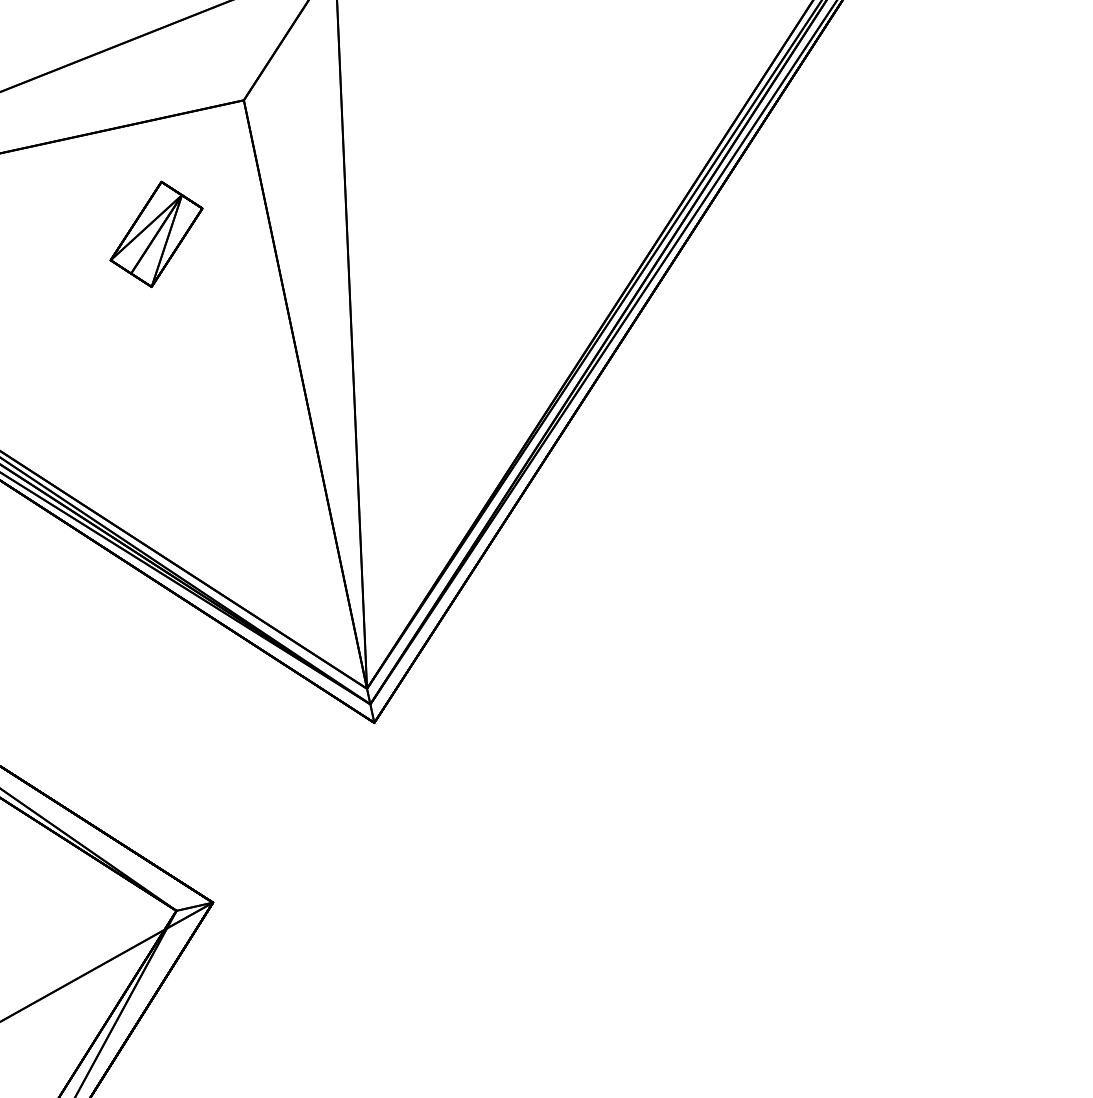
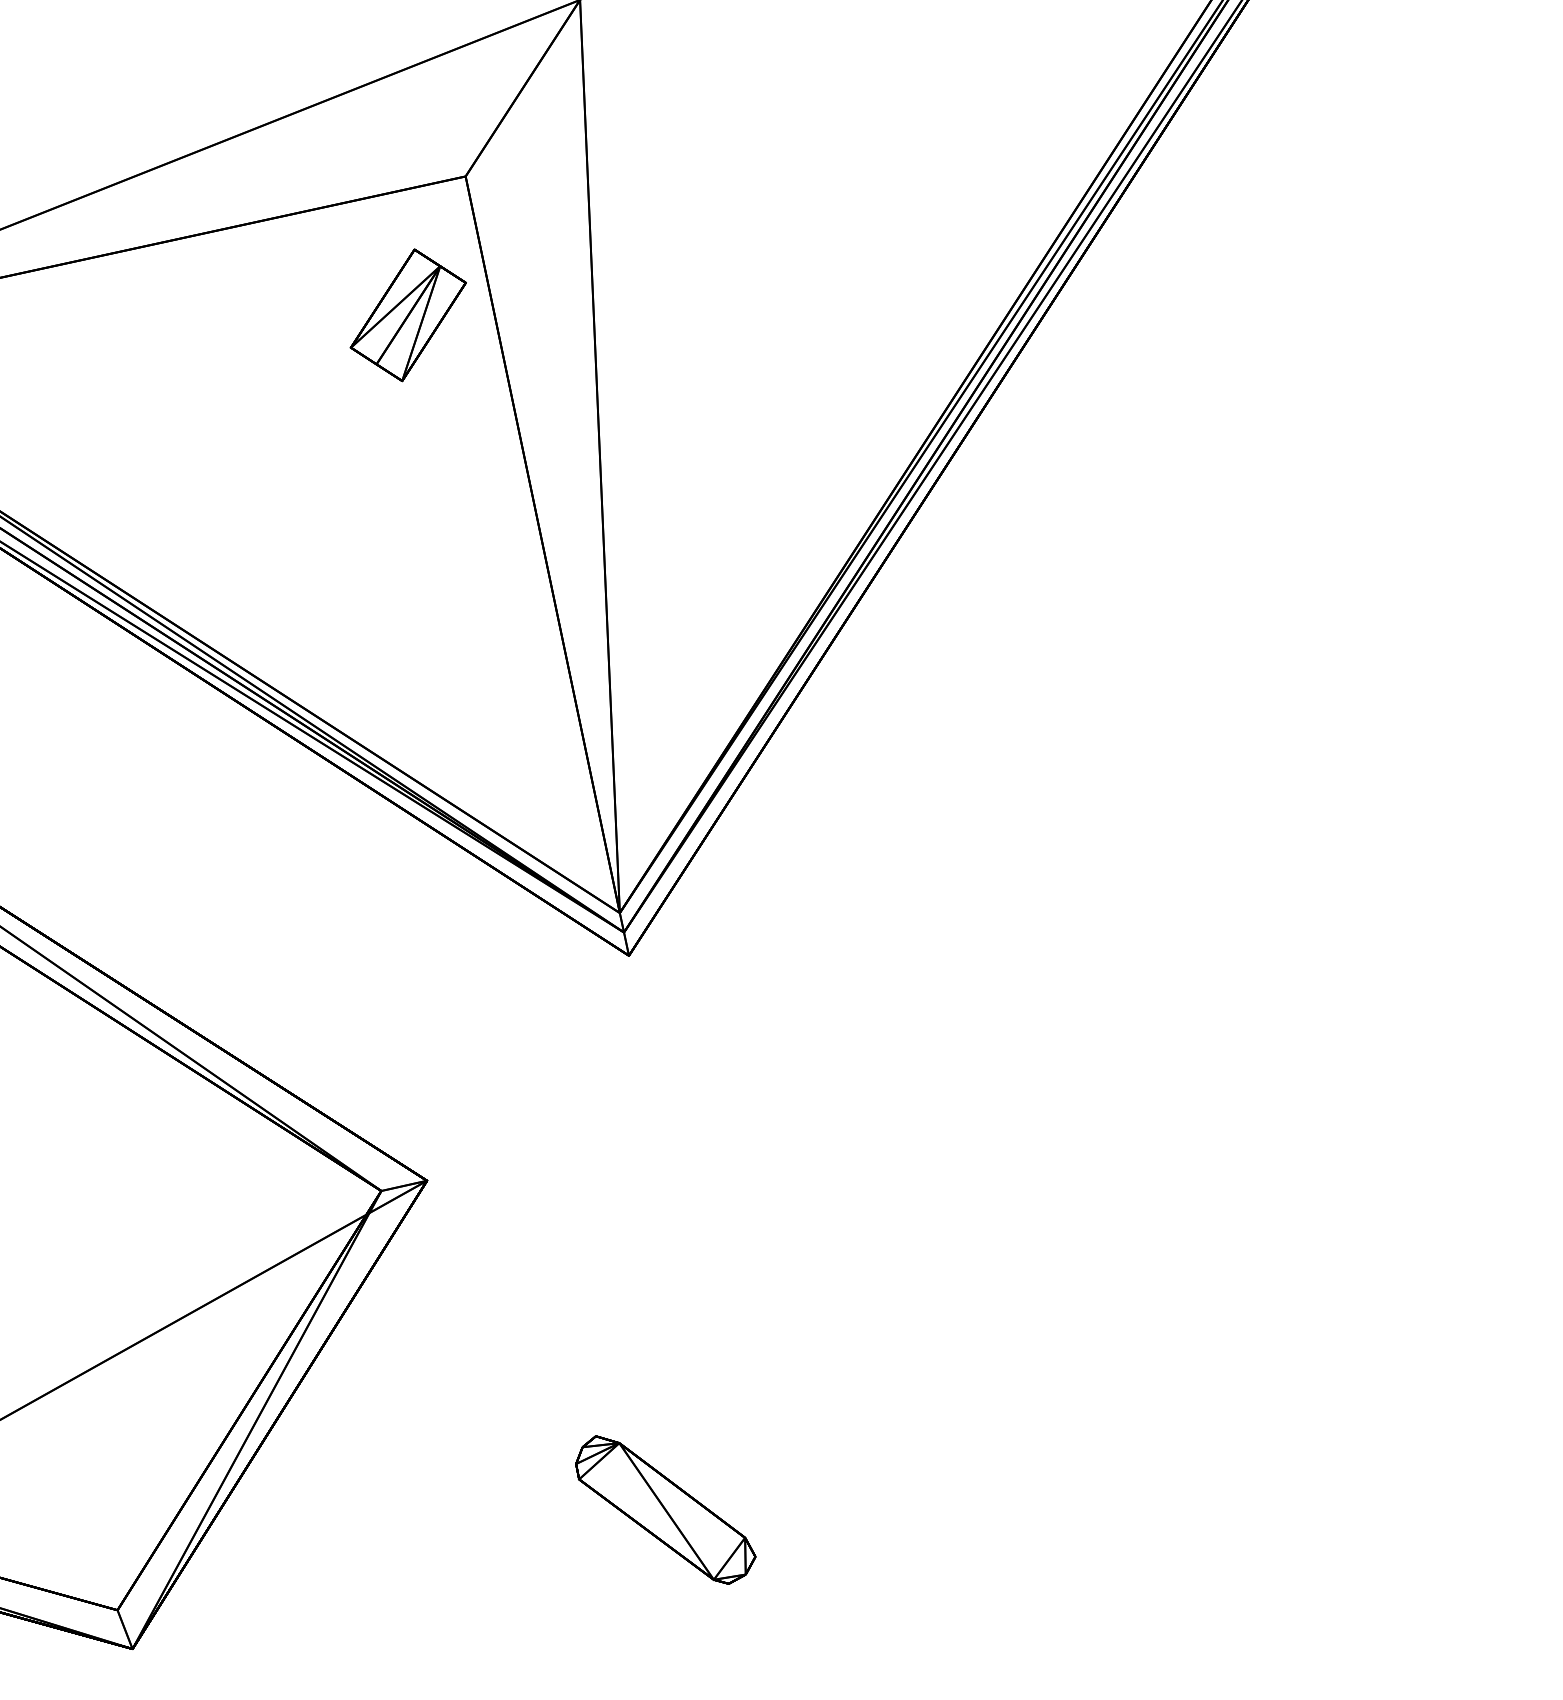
part: (155, 234) -> (407, 315), moved

